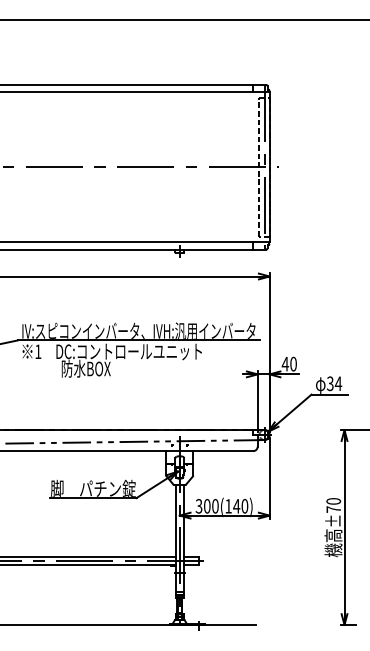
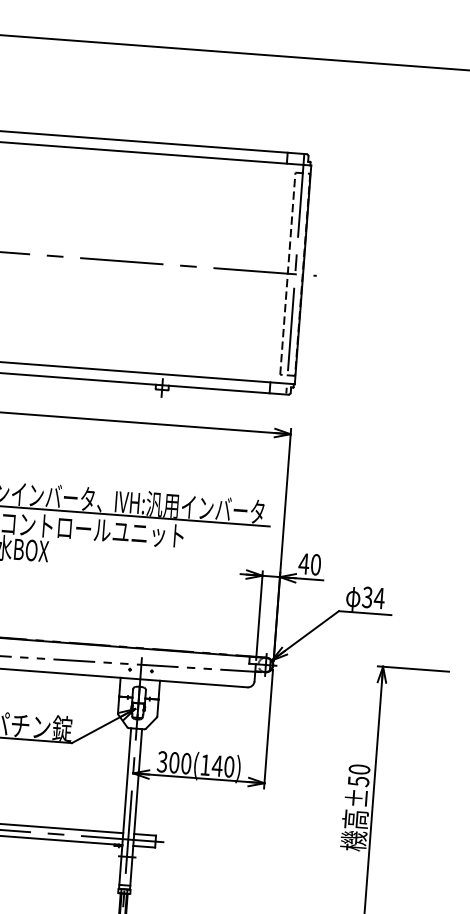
text: (333, 509) -> (358, 781), ±70 -> ±50

